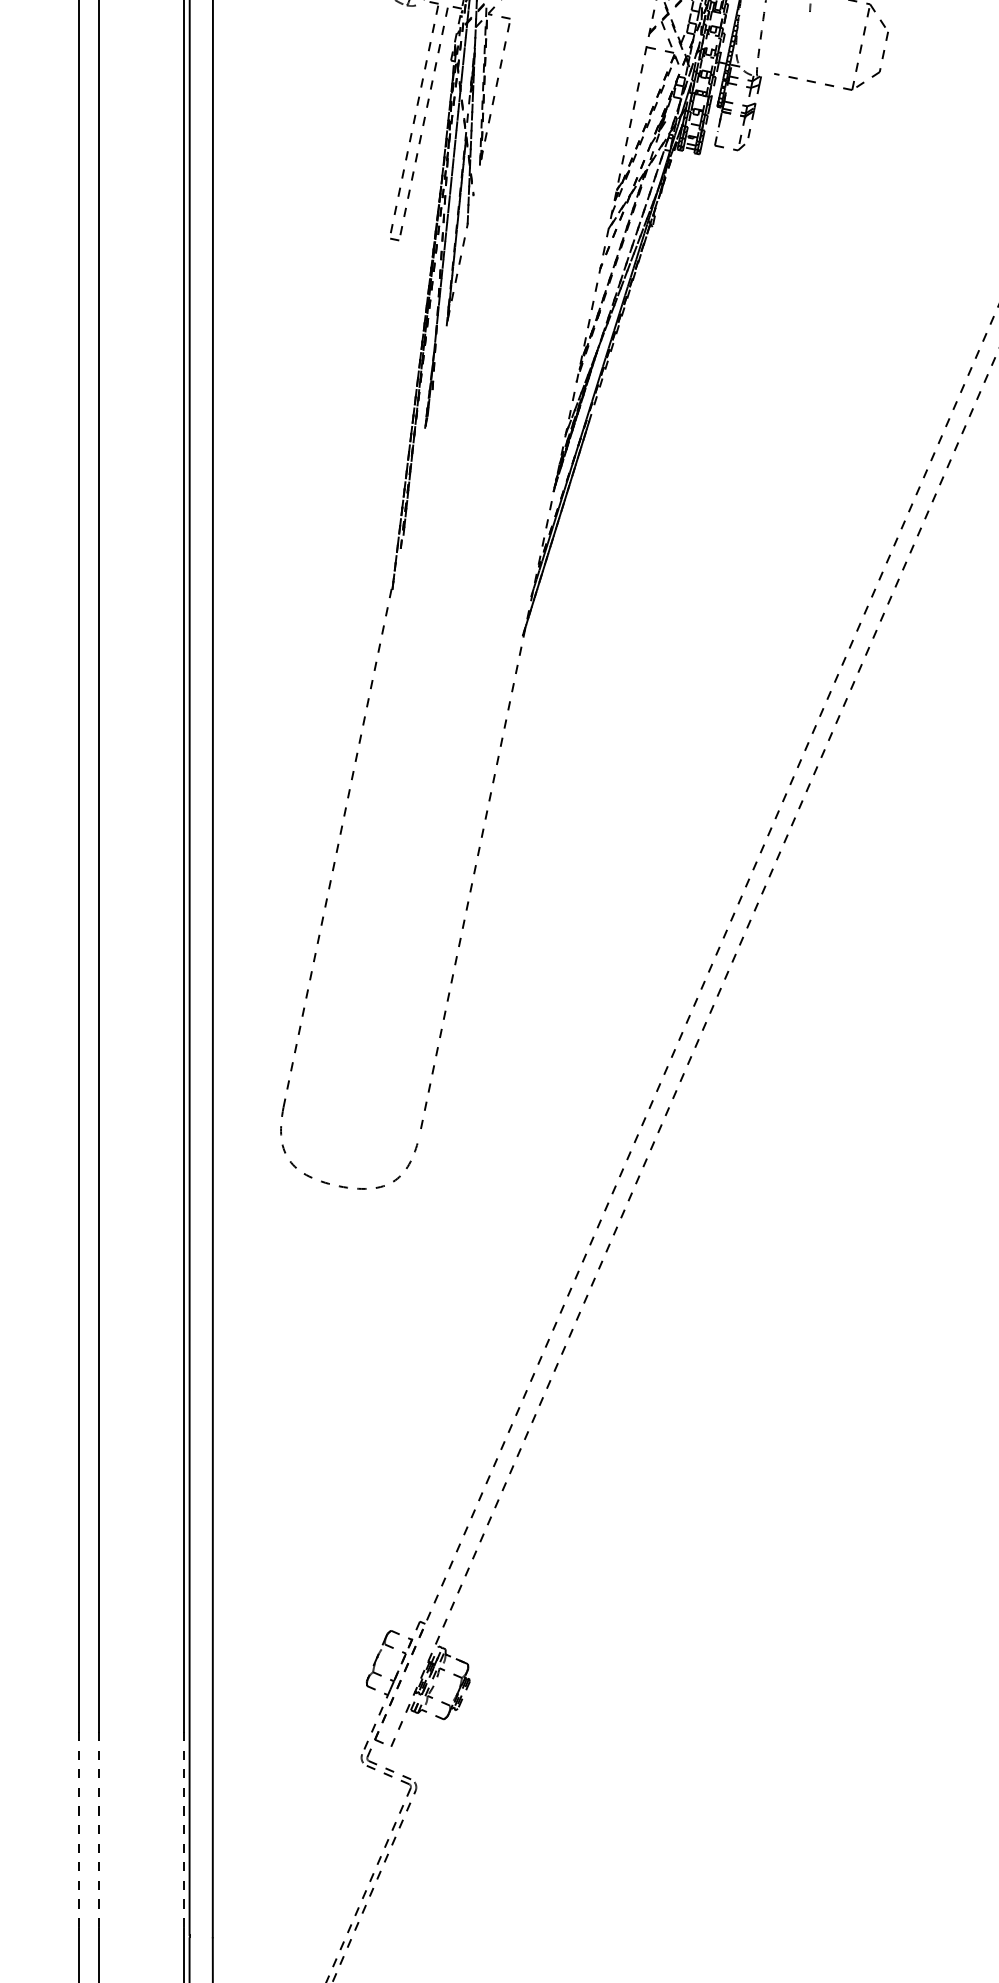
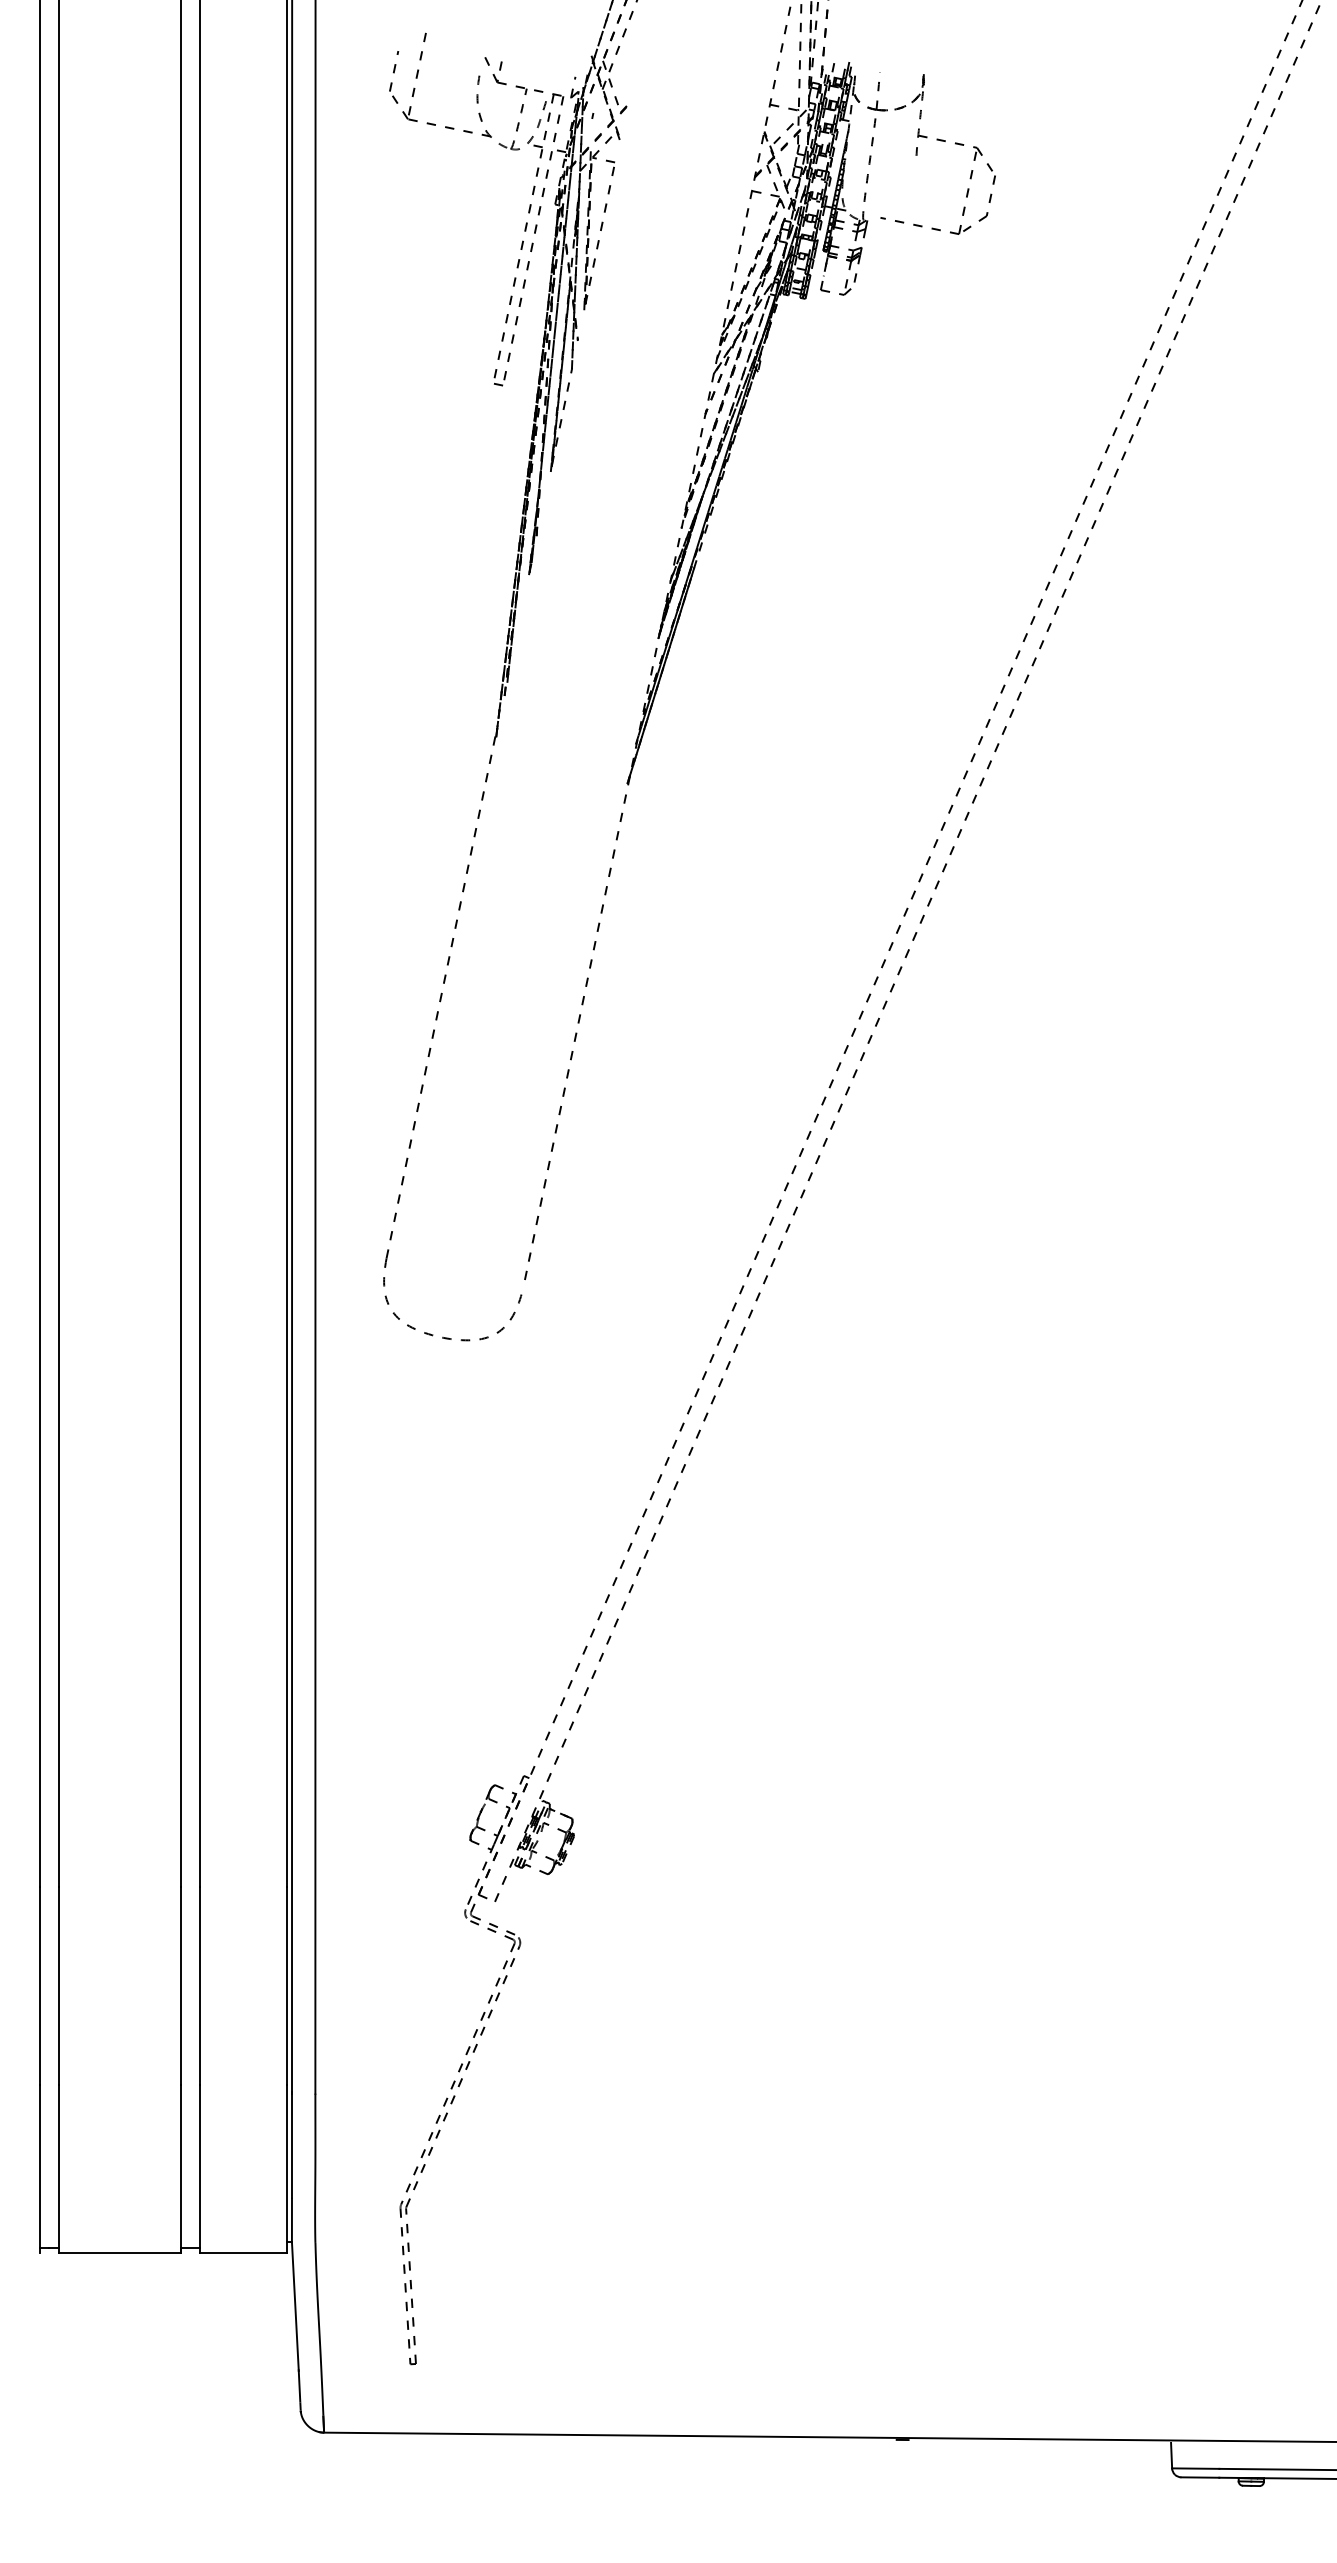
line: (78, 1829) -> (180, 1985), dashed -> solid
line: (98, 1829) -> (200, 1985), dashed -> solid
line: (184, 1829) -> (286, 1985), dashed -> solid

